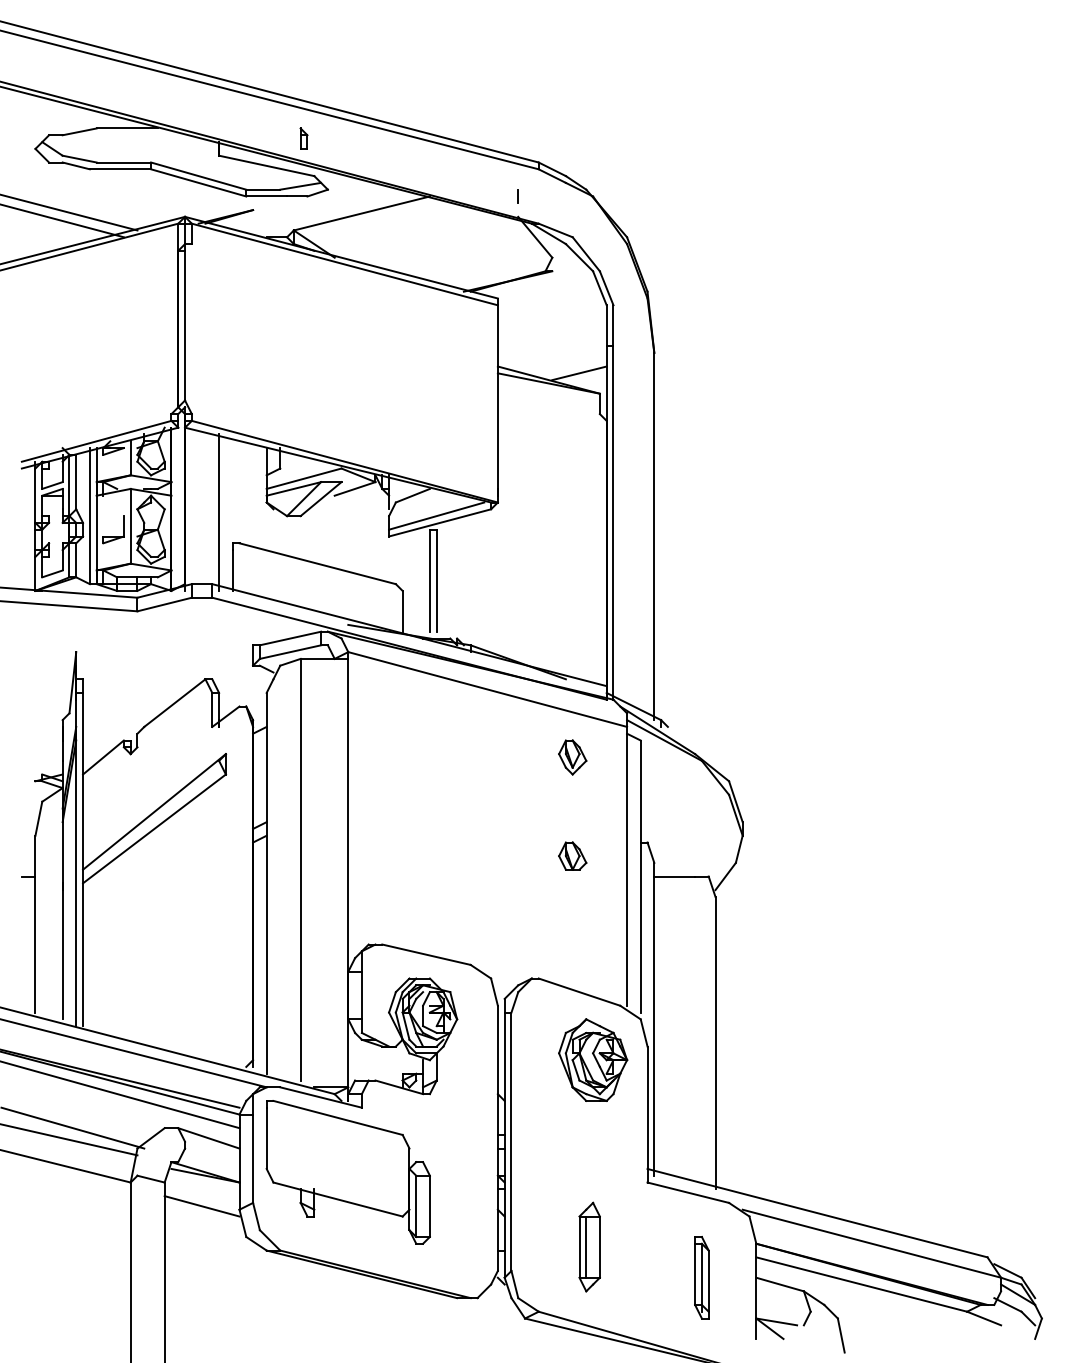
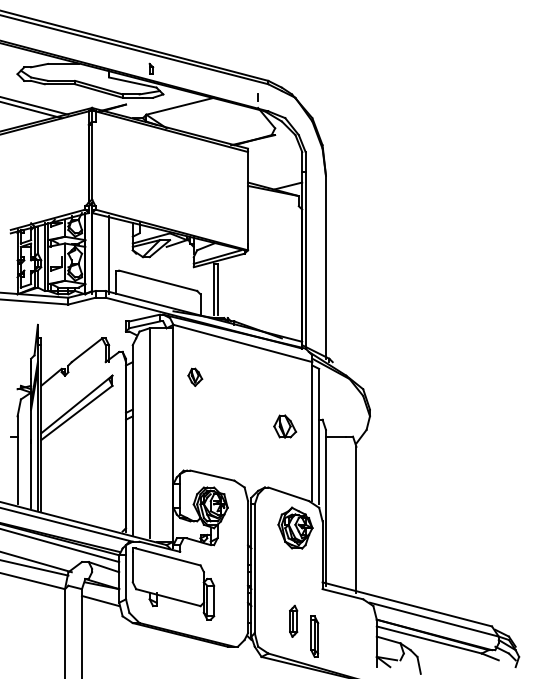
part: (573, 755) -> (195, 376), moved
part: (573, 856) -> (285, 426), size x1.6
part: (589, 1247) -> (293, 621), size x0.7
part: (701, 1277) -> (314, 636), moved

